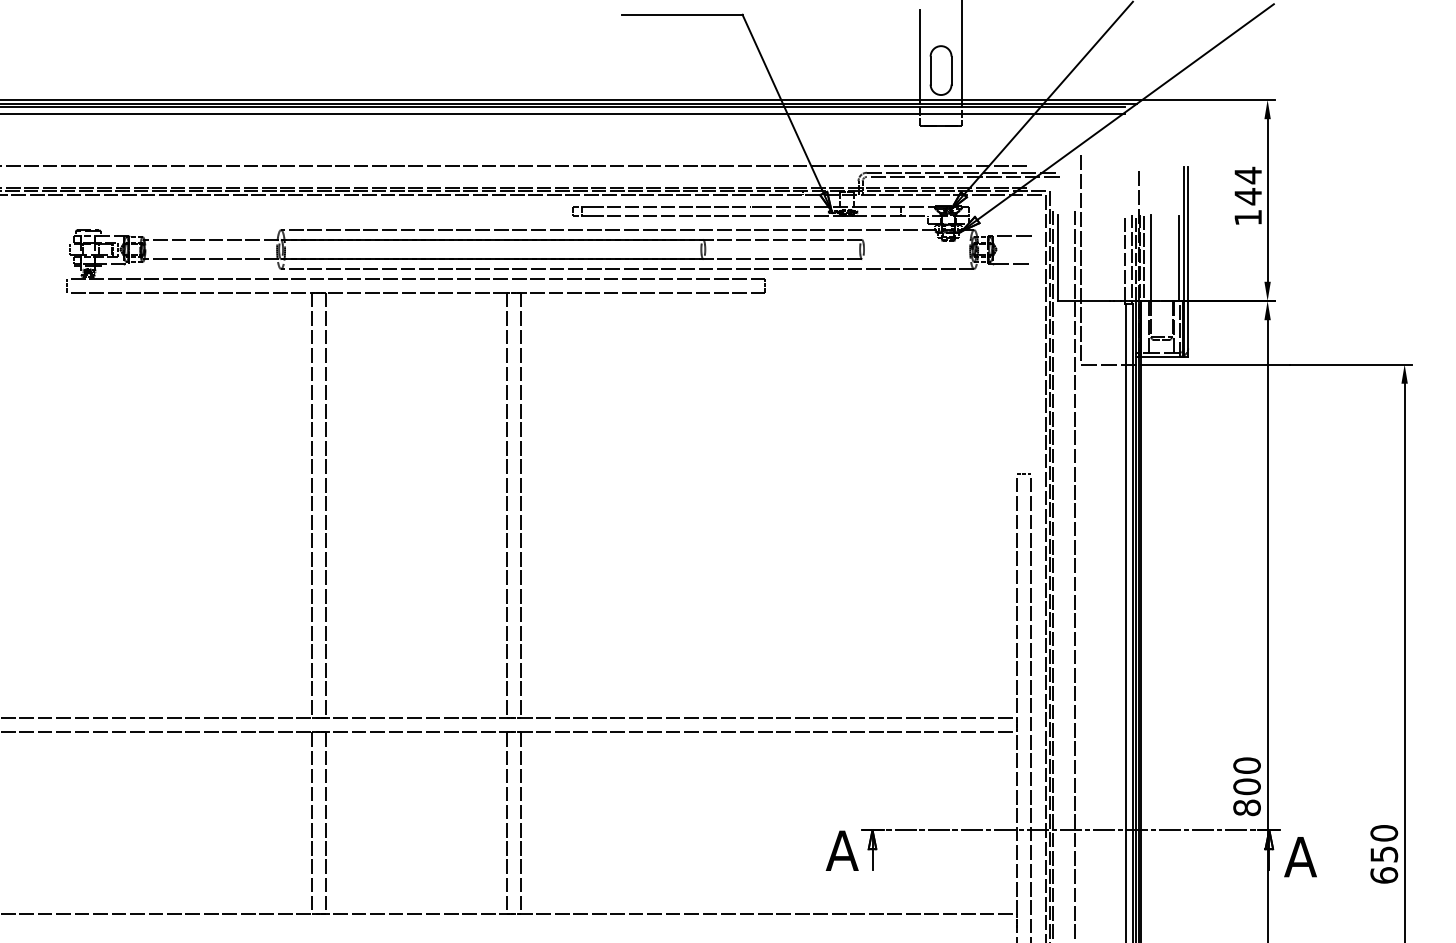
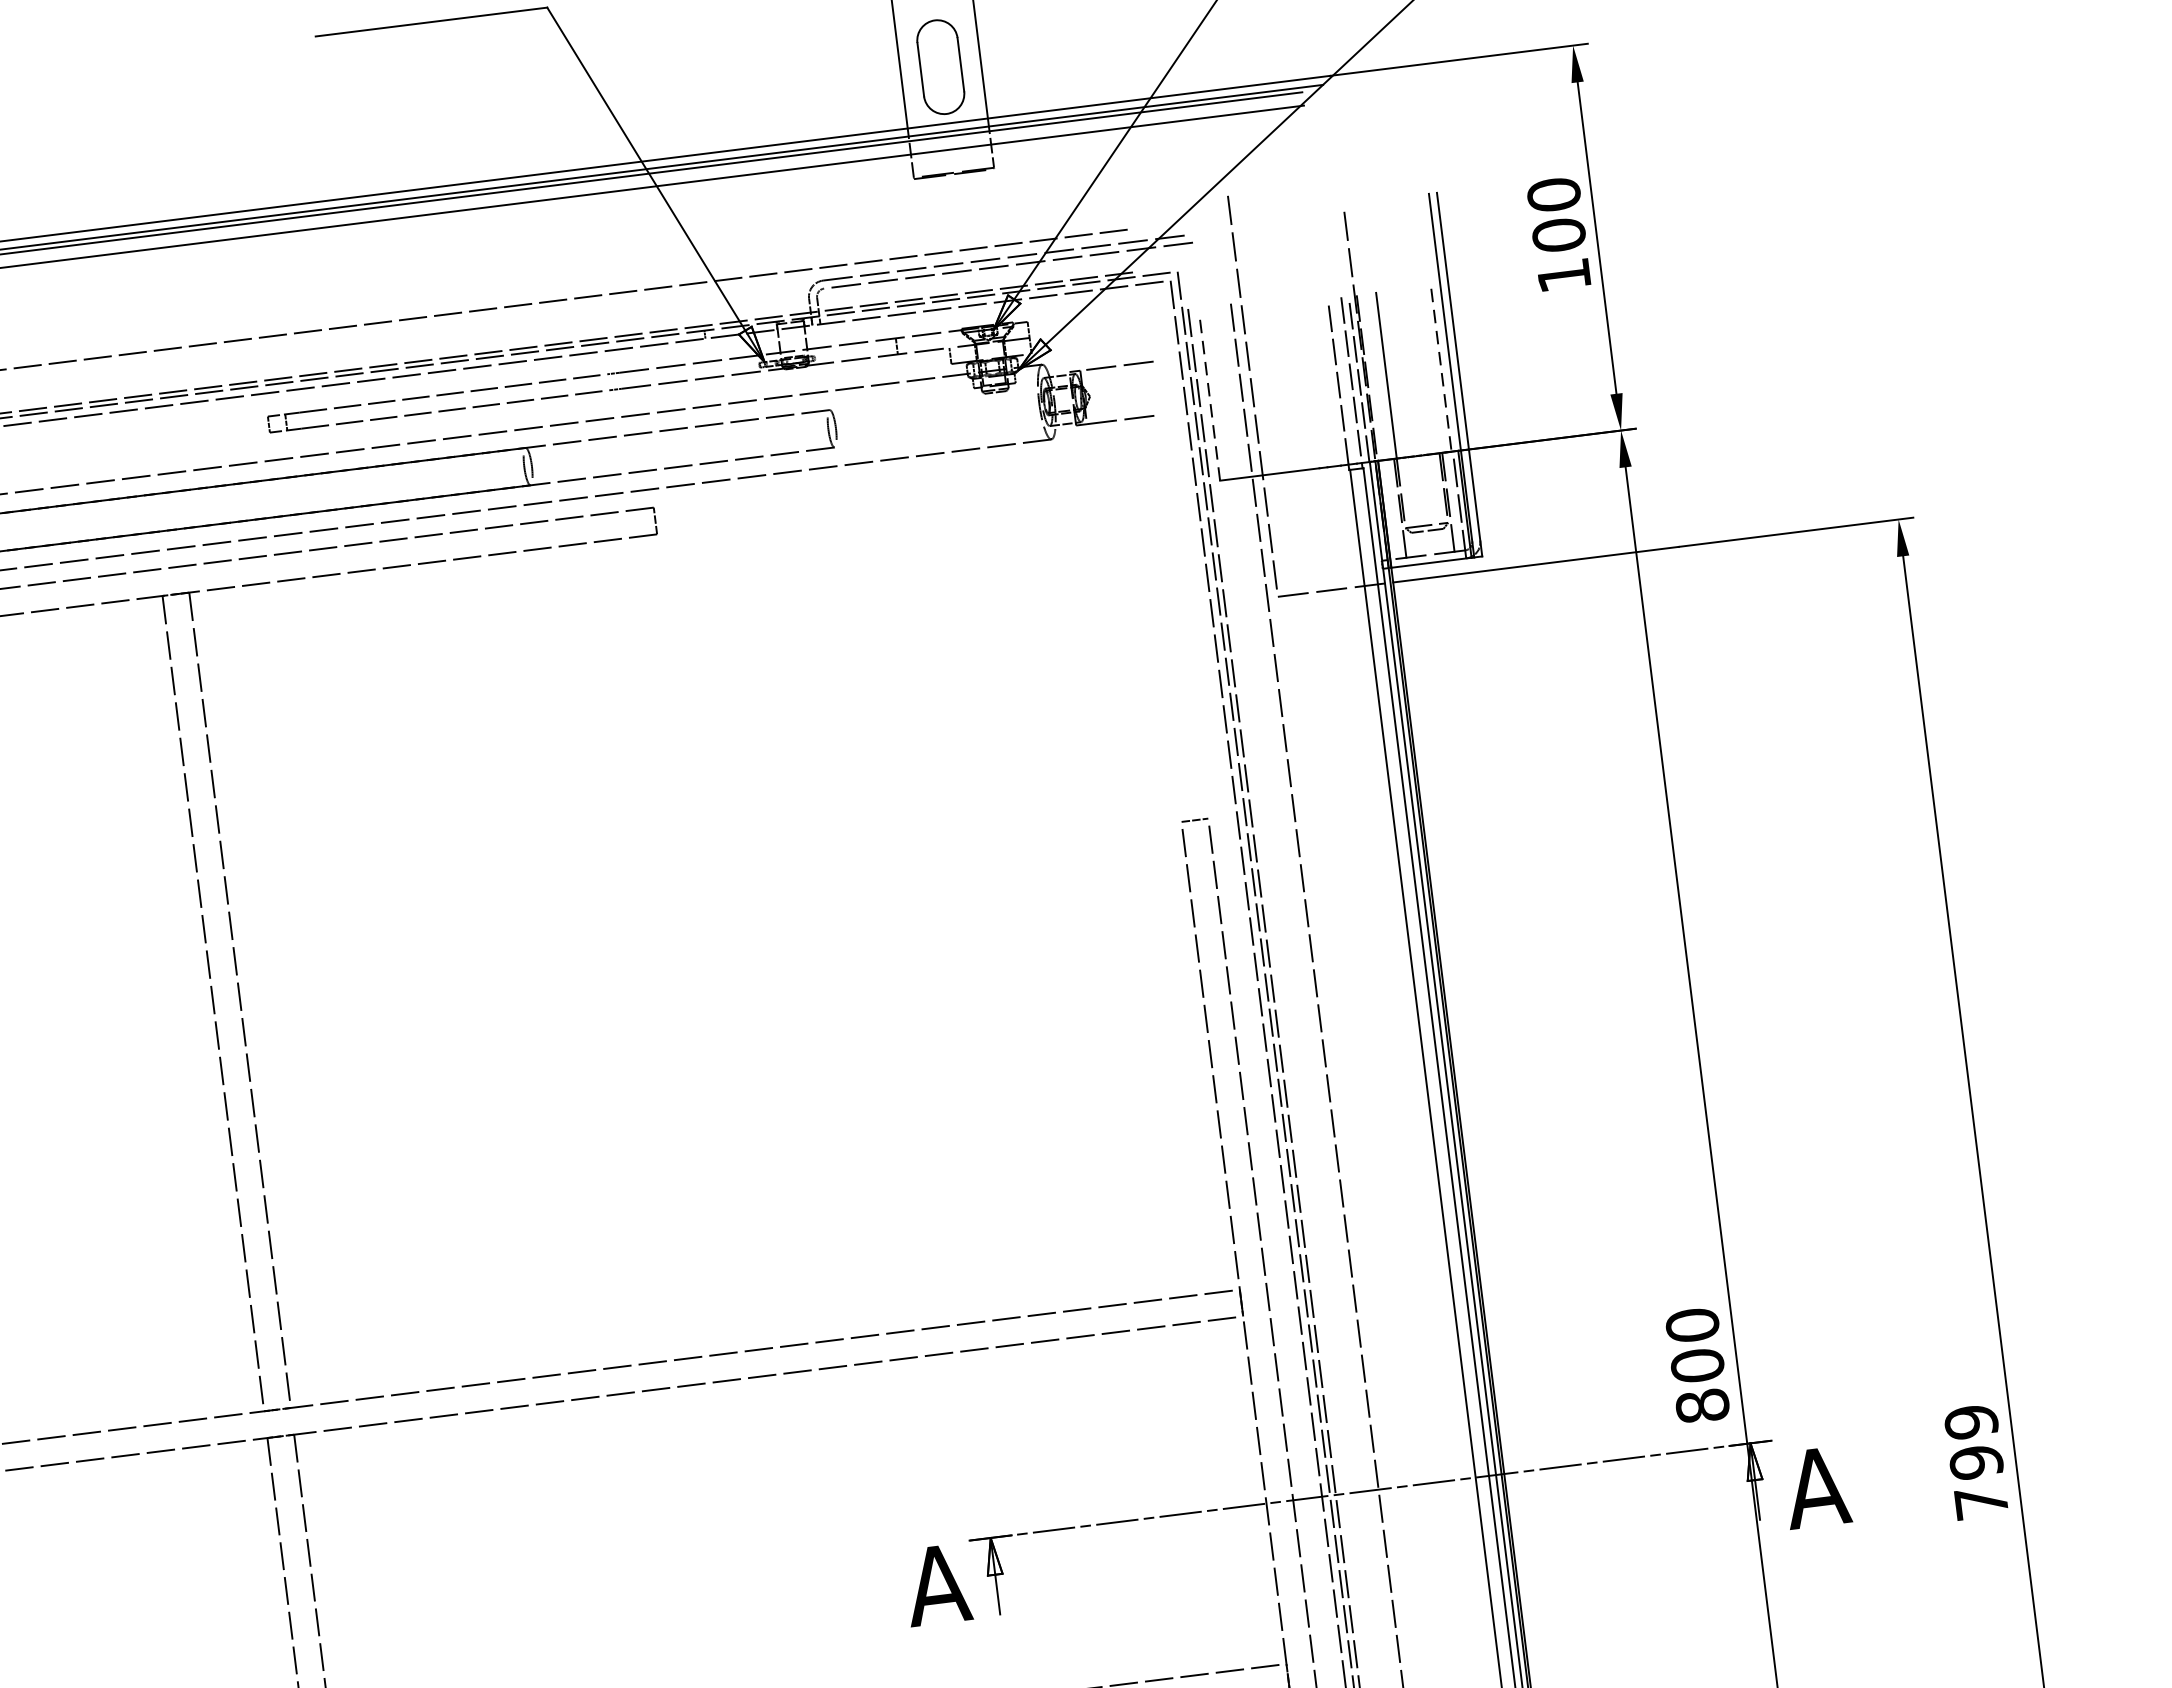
text: (1248, 185) -> (1556, 213), 144 -> 100
line: (1058, 257) -> (1210, 397), solid -> dashed
line: (1144, 258) -> (1375, 378), removed
line: (1179, 258) -> (1442, 370), solid -> dashed
text: (1384, 854) -> (1976, 1462), 650 -> 799

